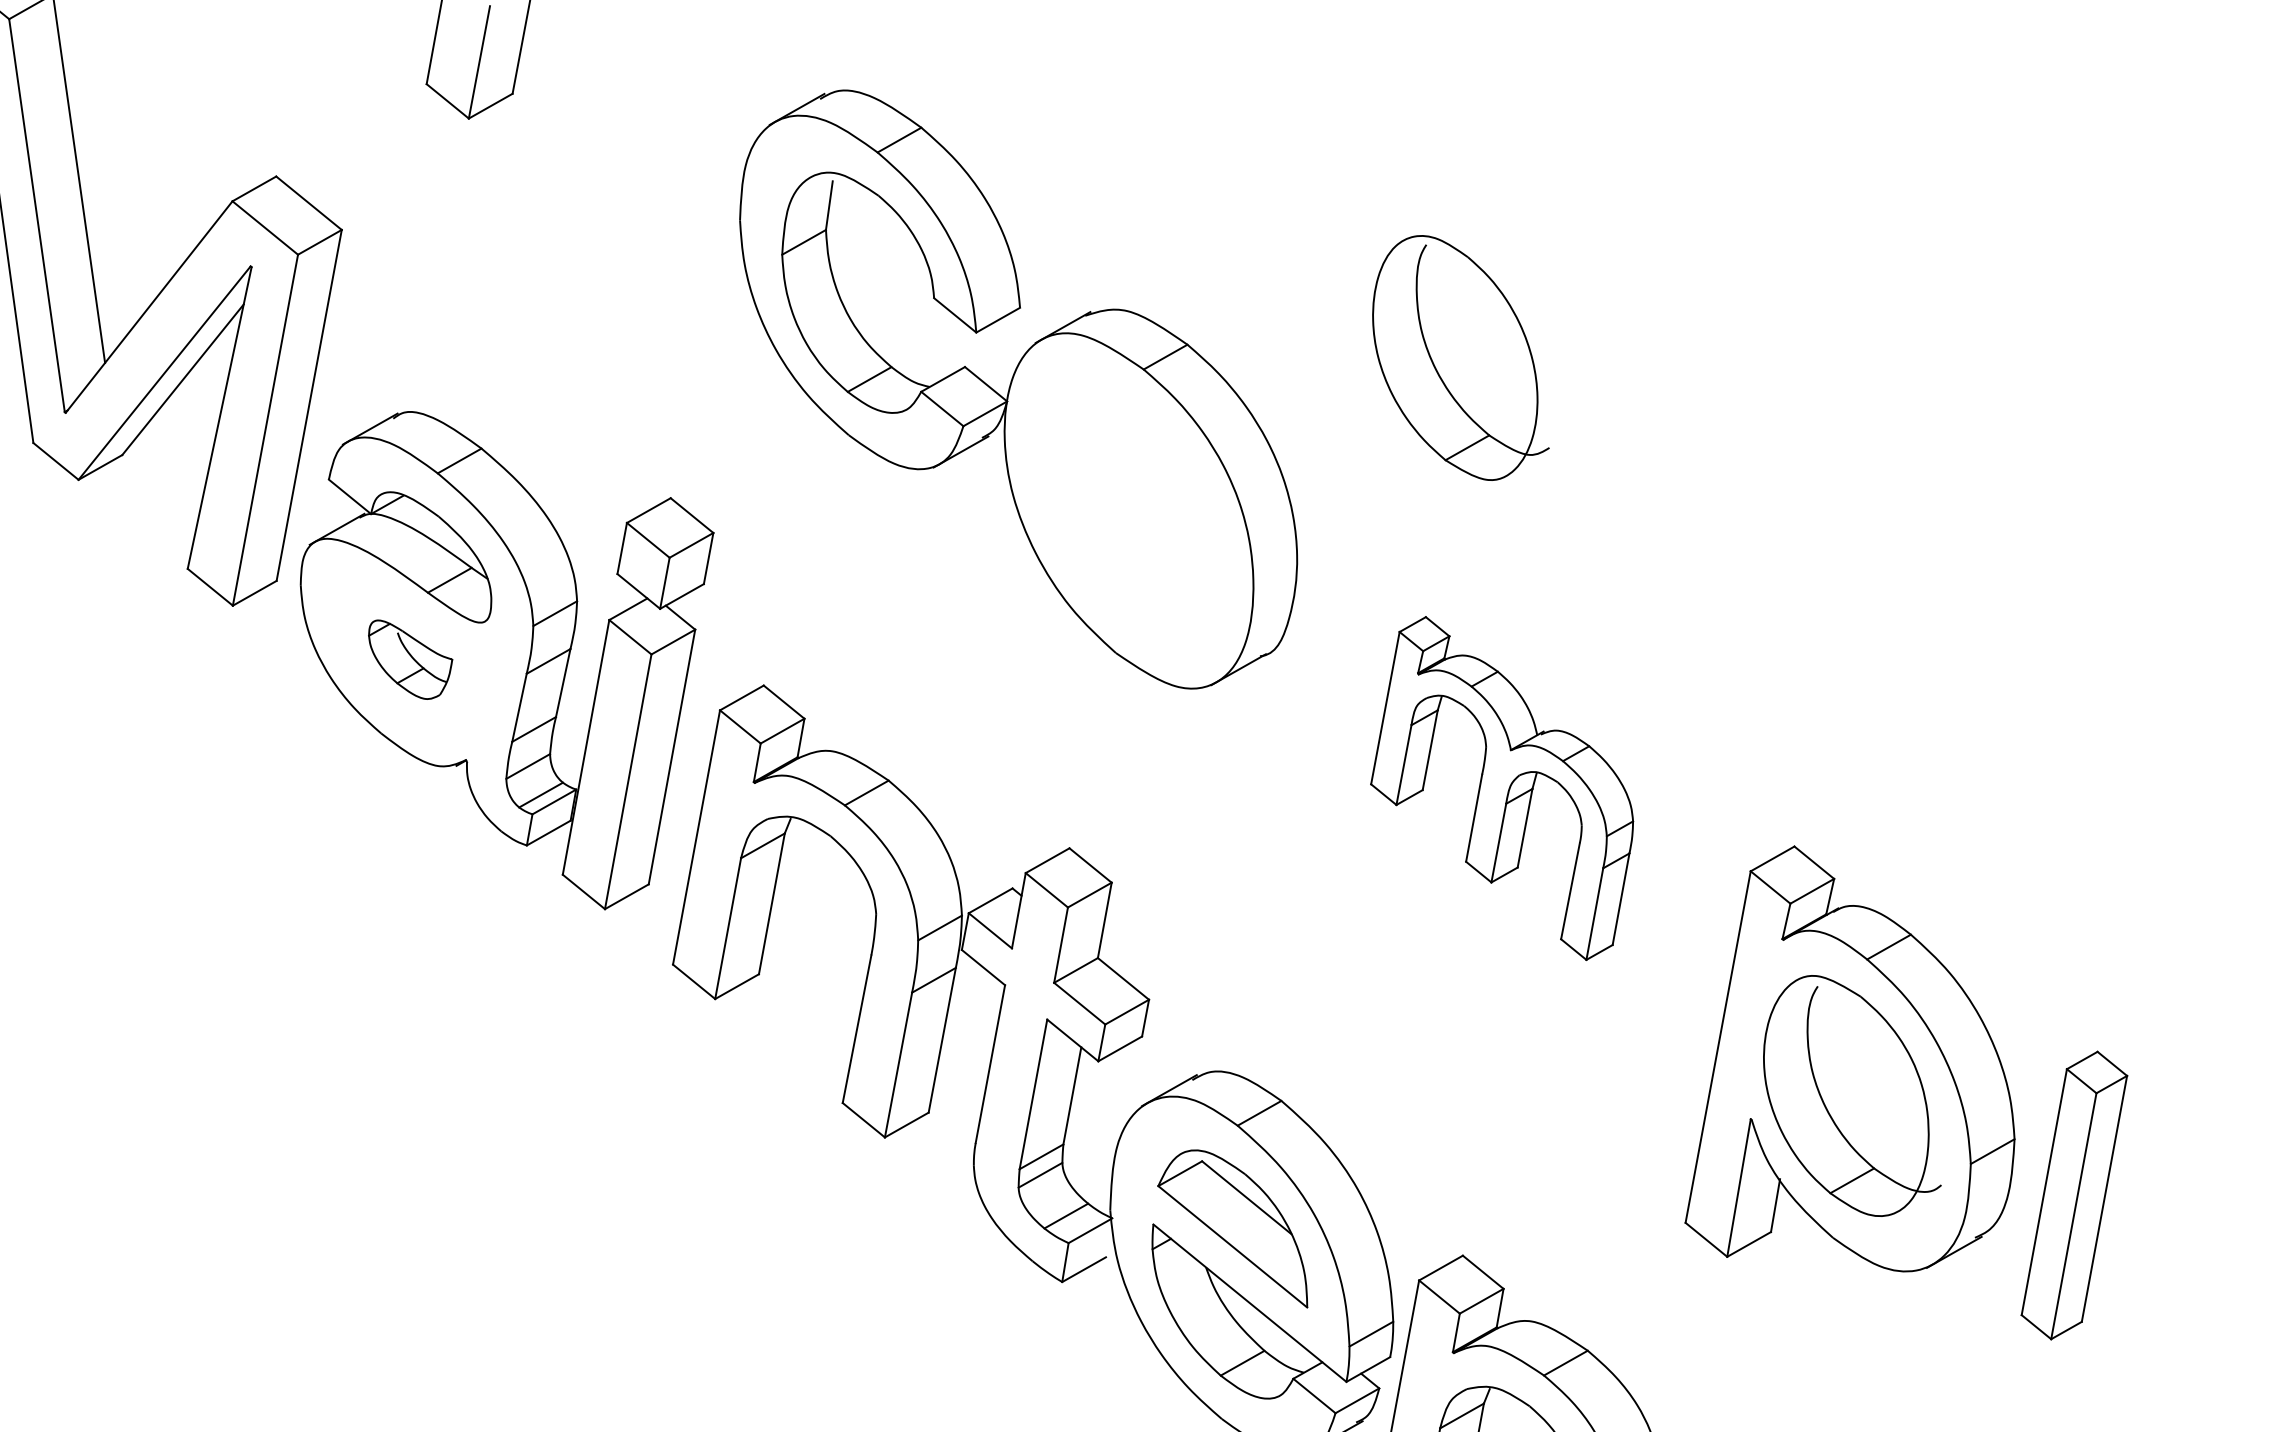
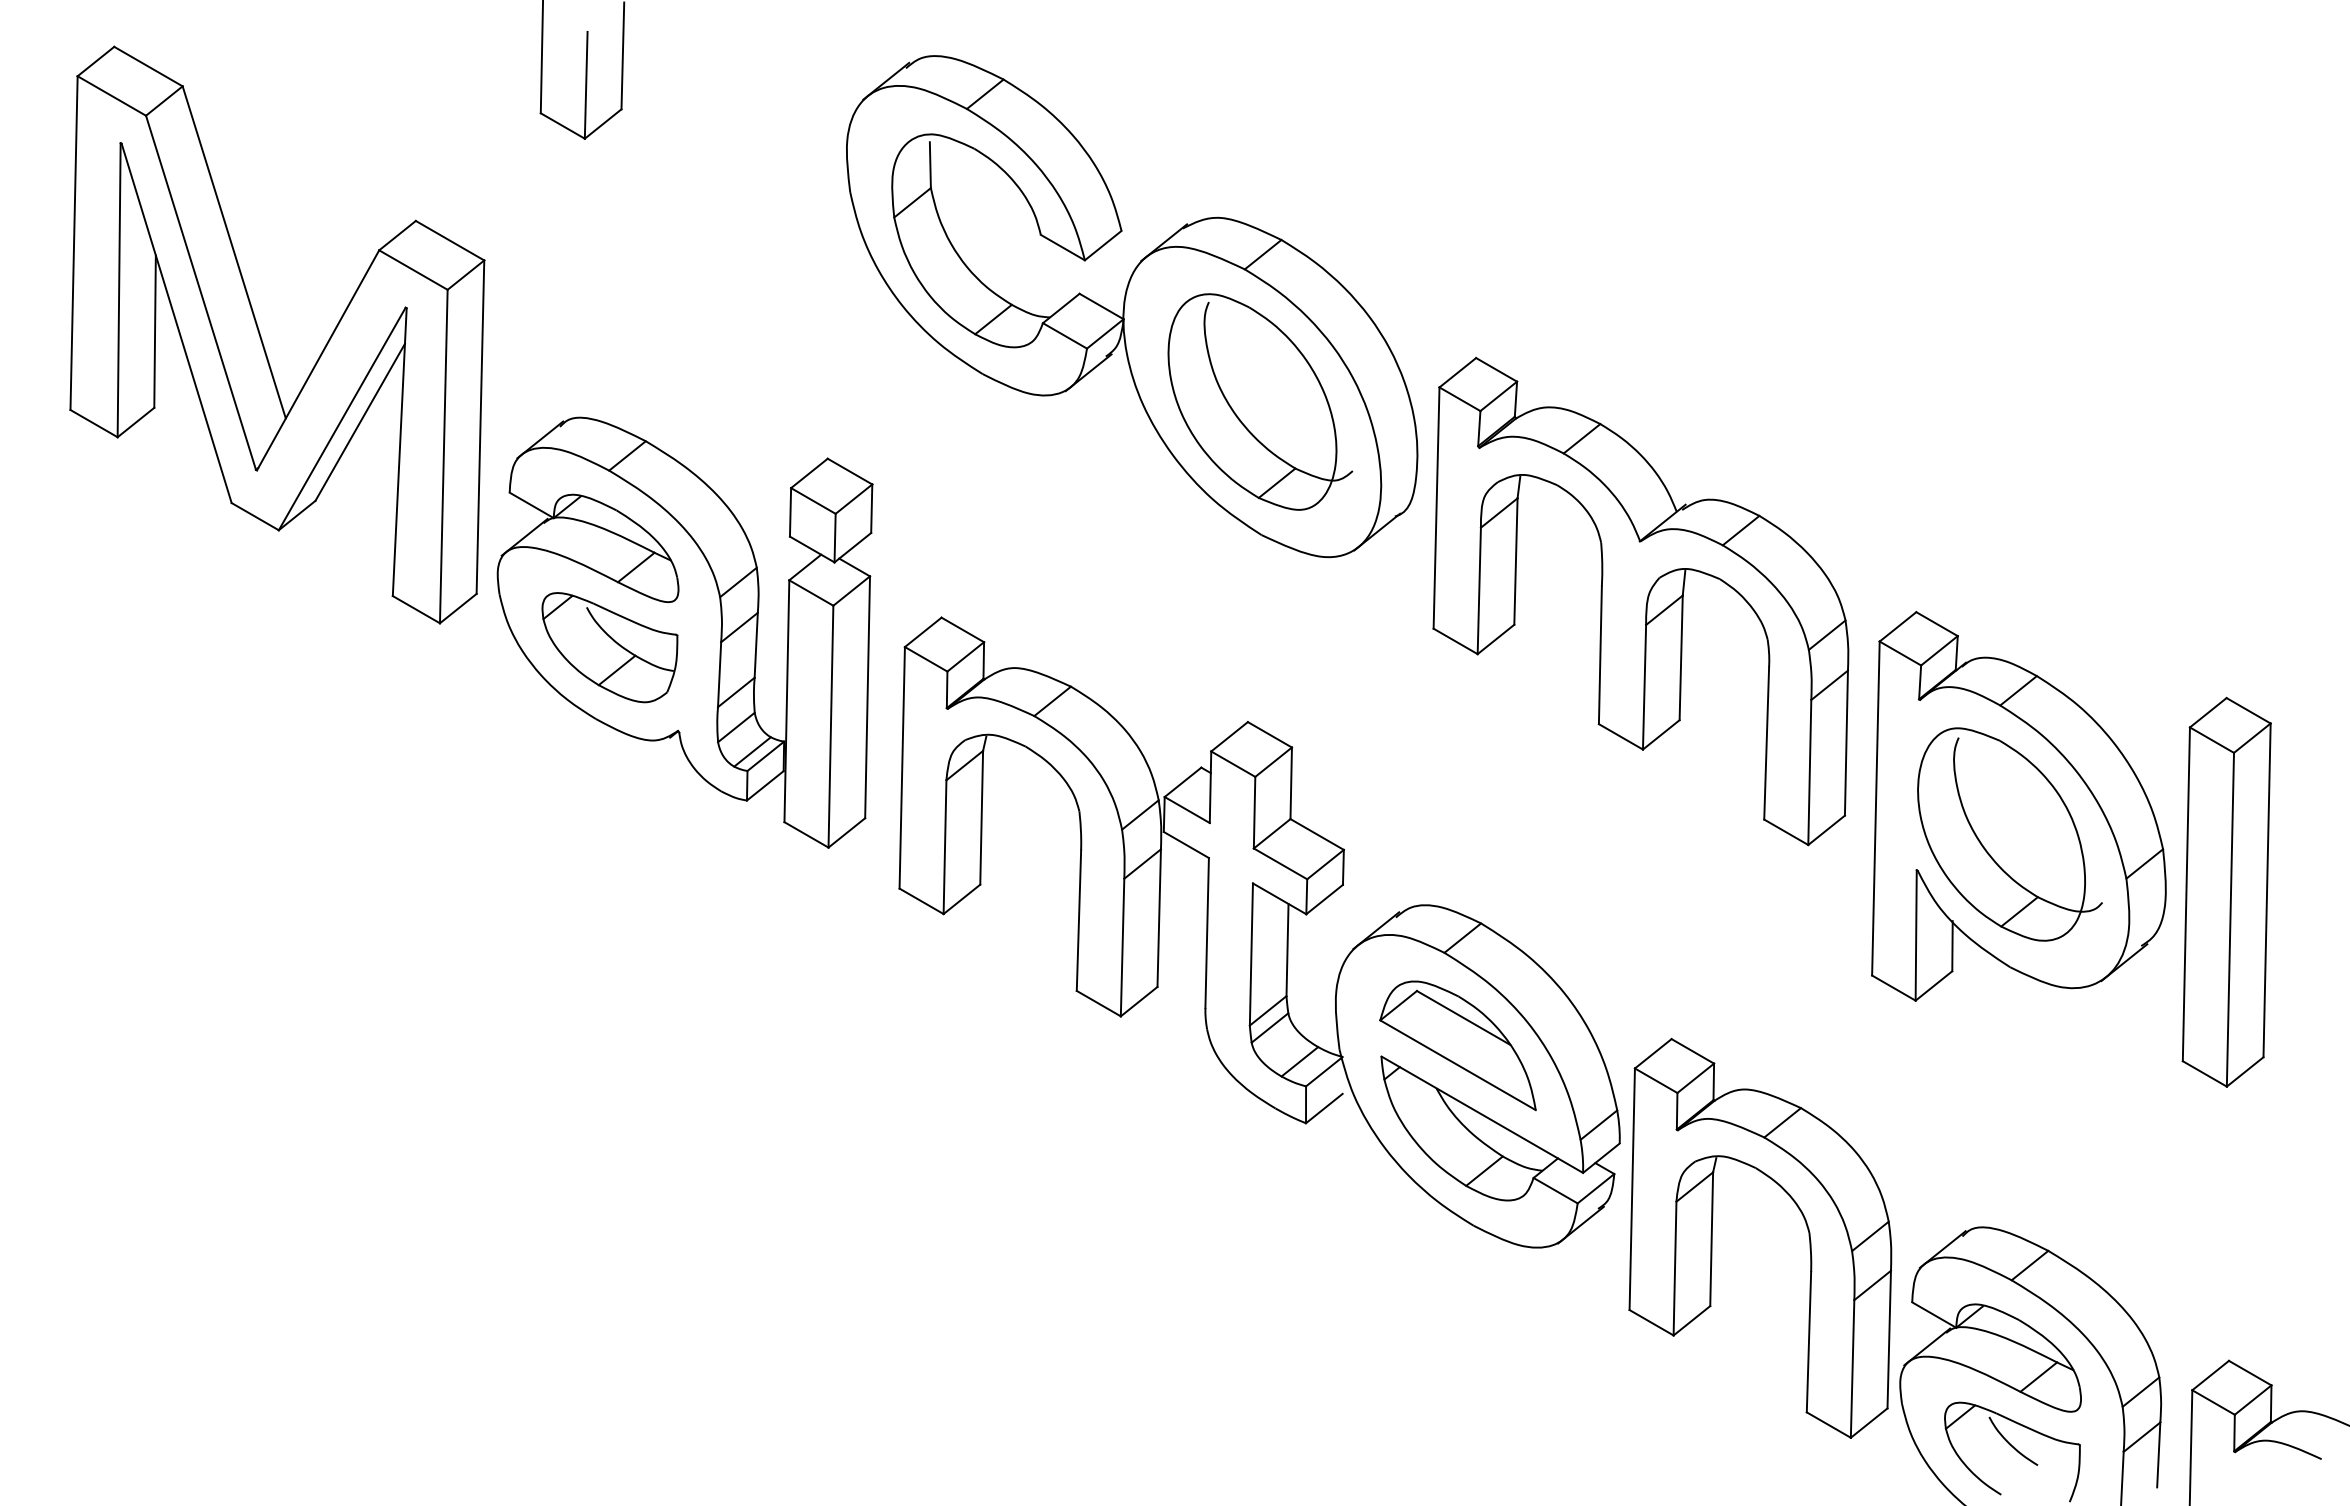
part: (1463, 358) -> (1260, 401), moved
part: (407, 660) -> (609, 647), size x1.67
part: (1504, 788) -> (1640, 601), size x1.67
part: (2074, 1194) -> (2226, 891), size x1.43

